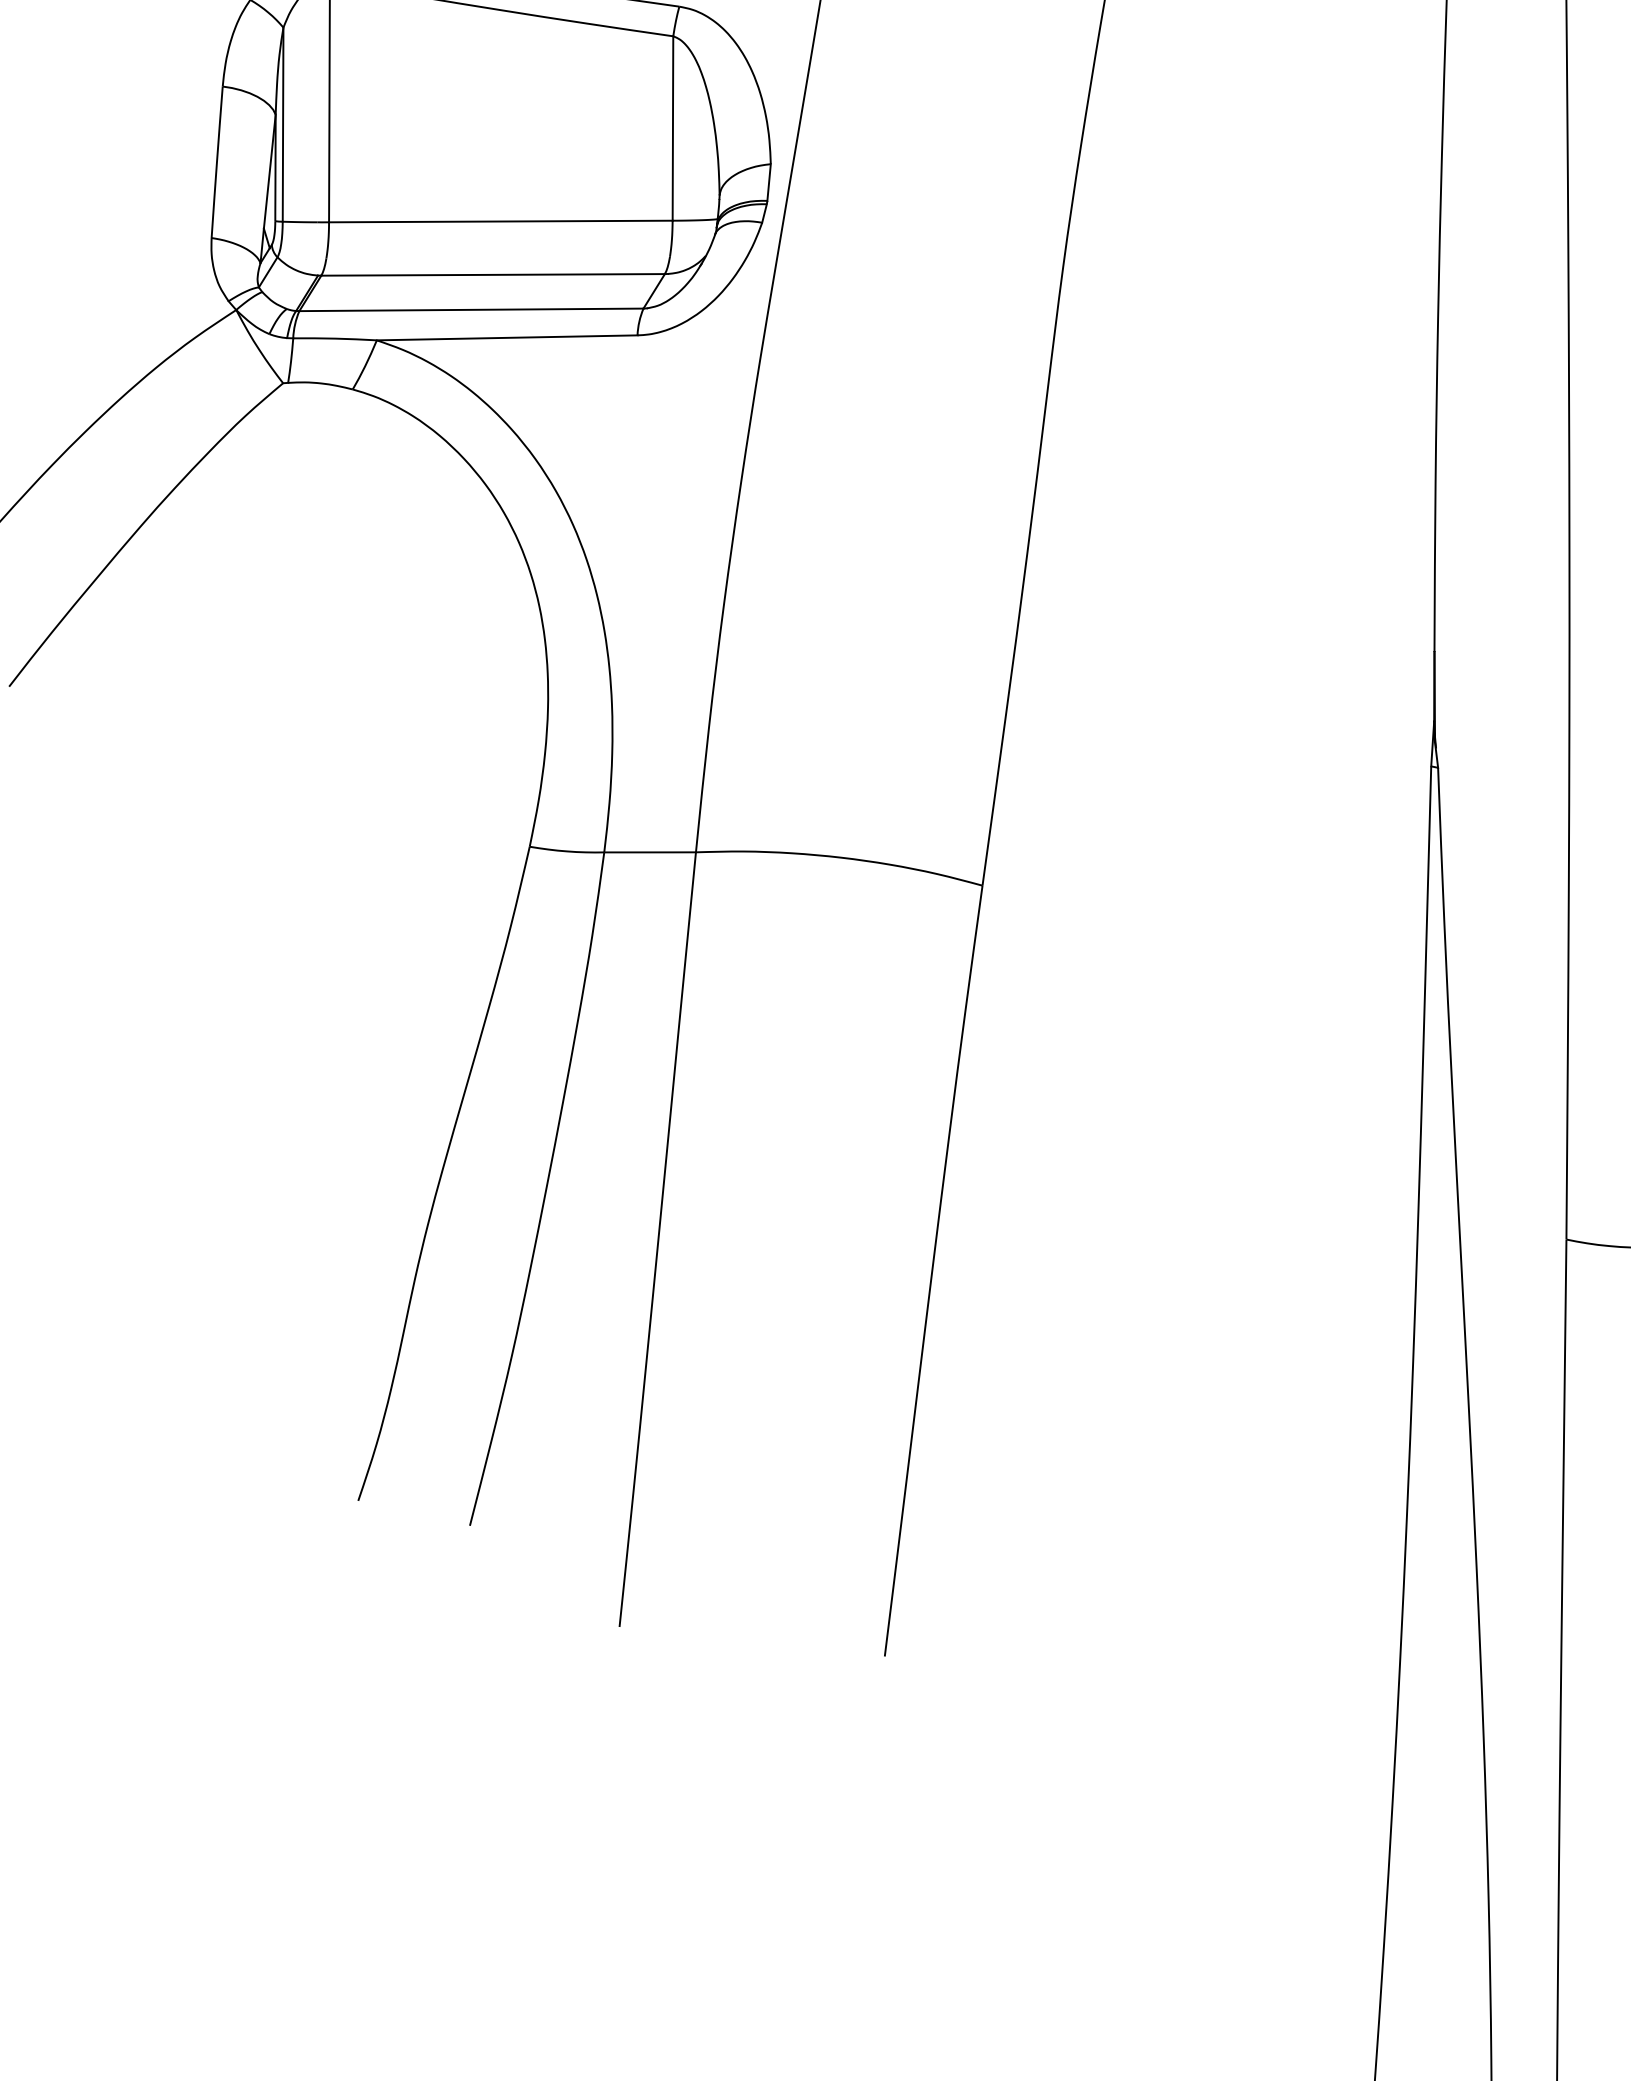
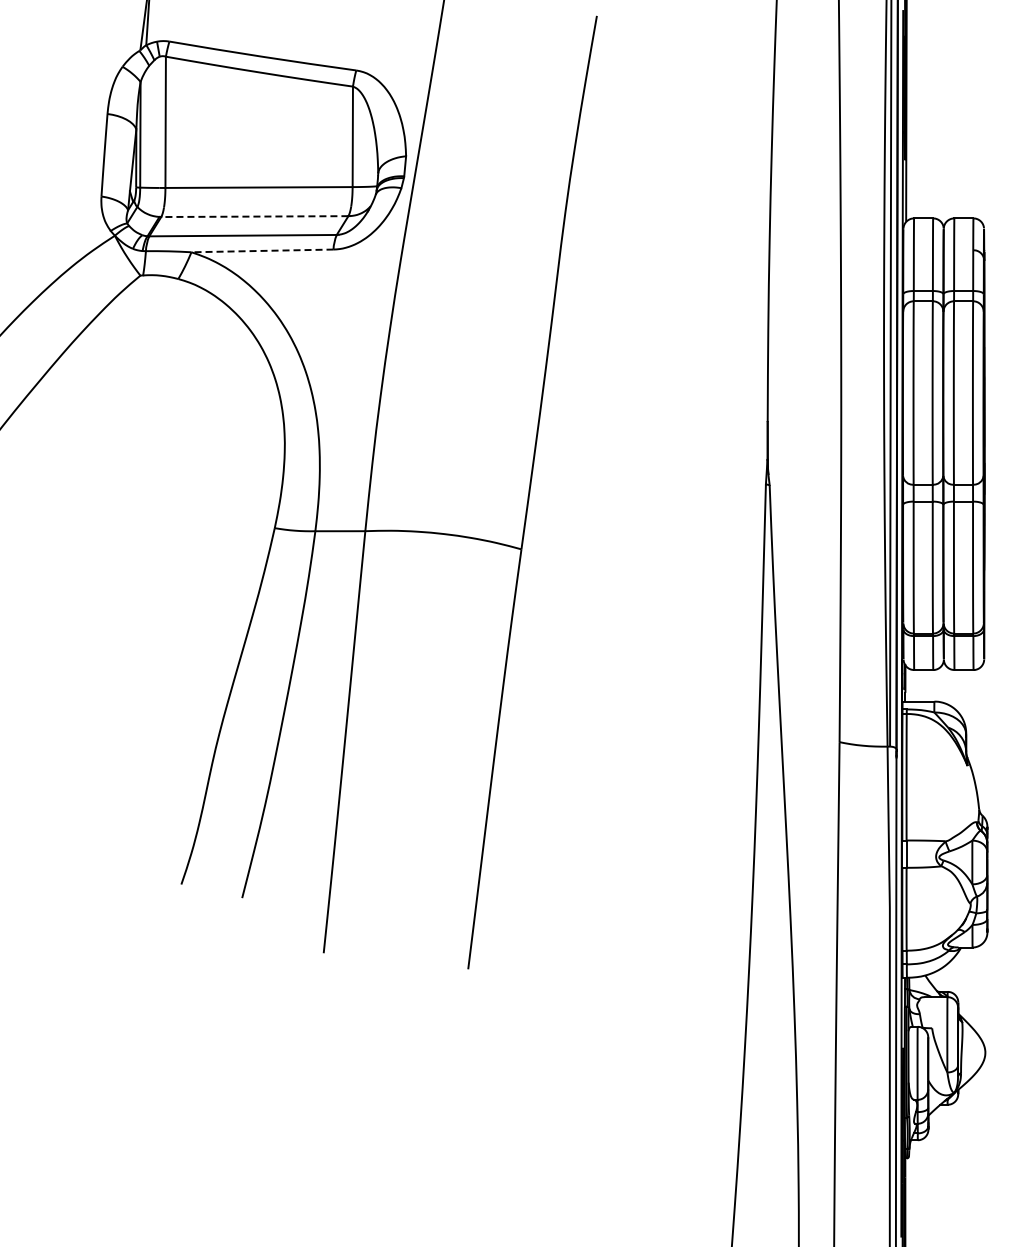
line: (492, 274) -> (254, 216), solid -> dashed
line: (507, 337) -> (262, 250), solid -> dashed

